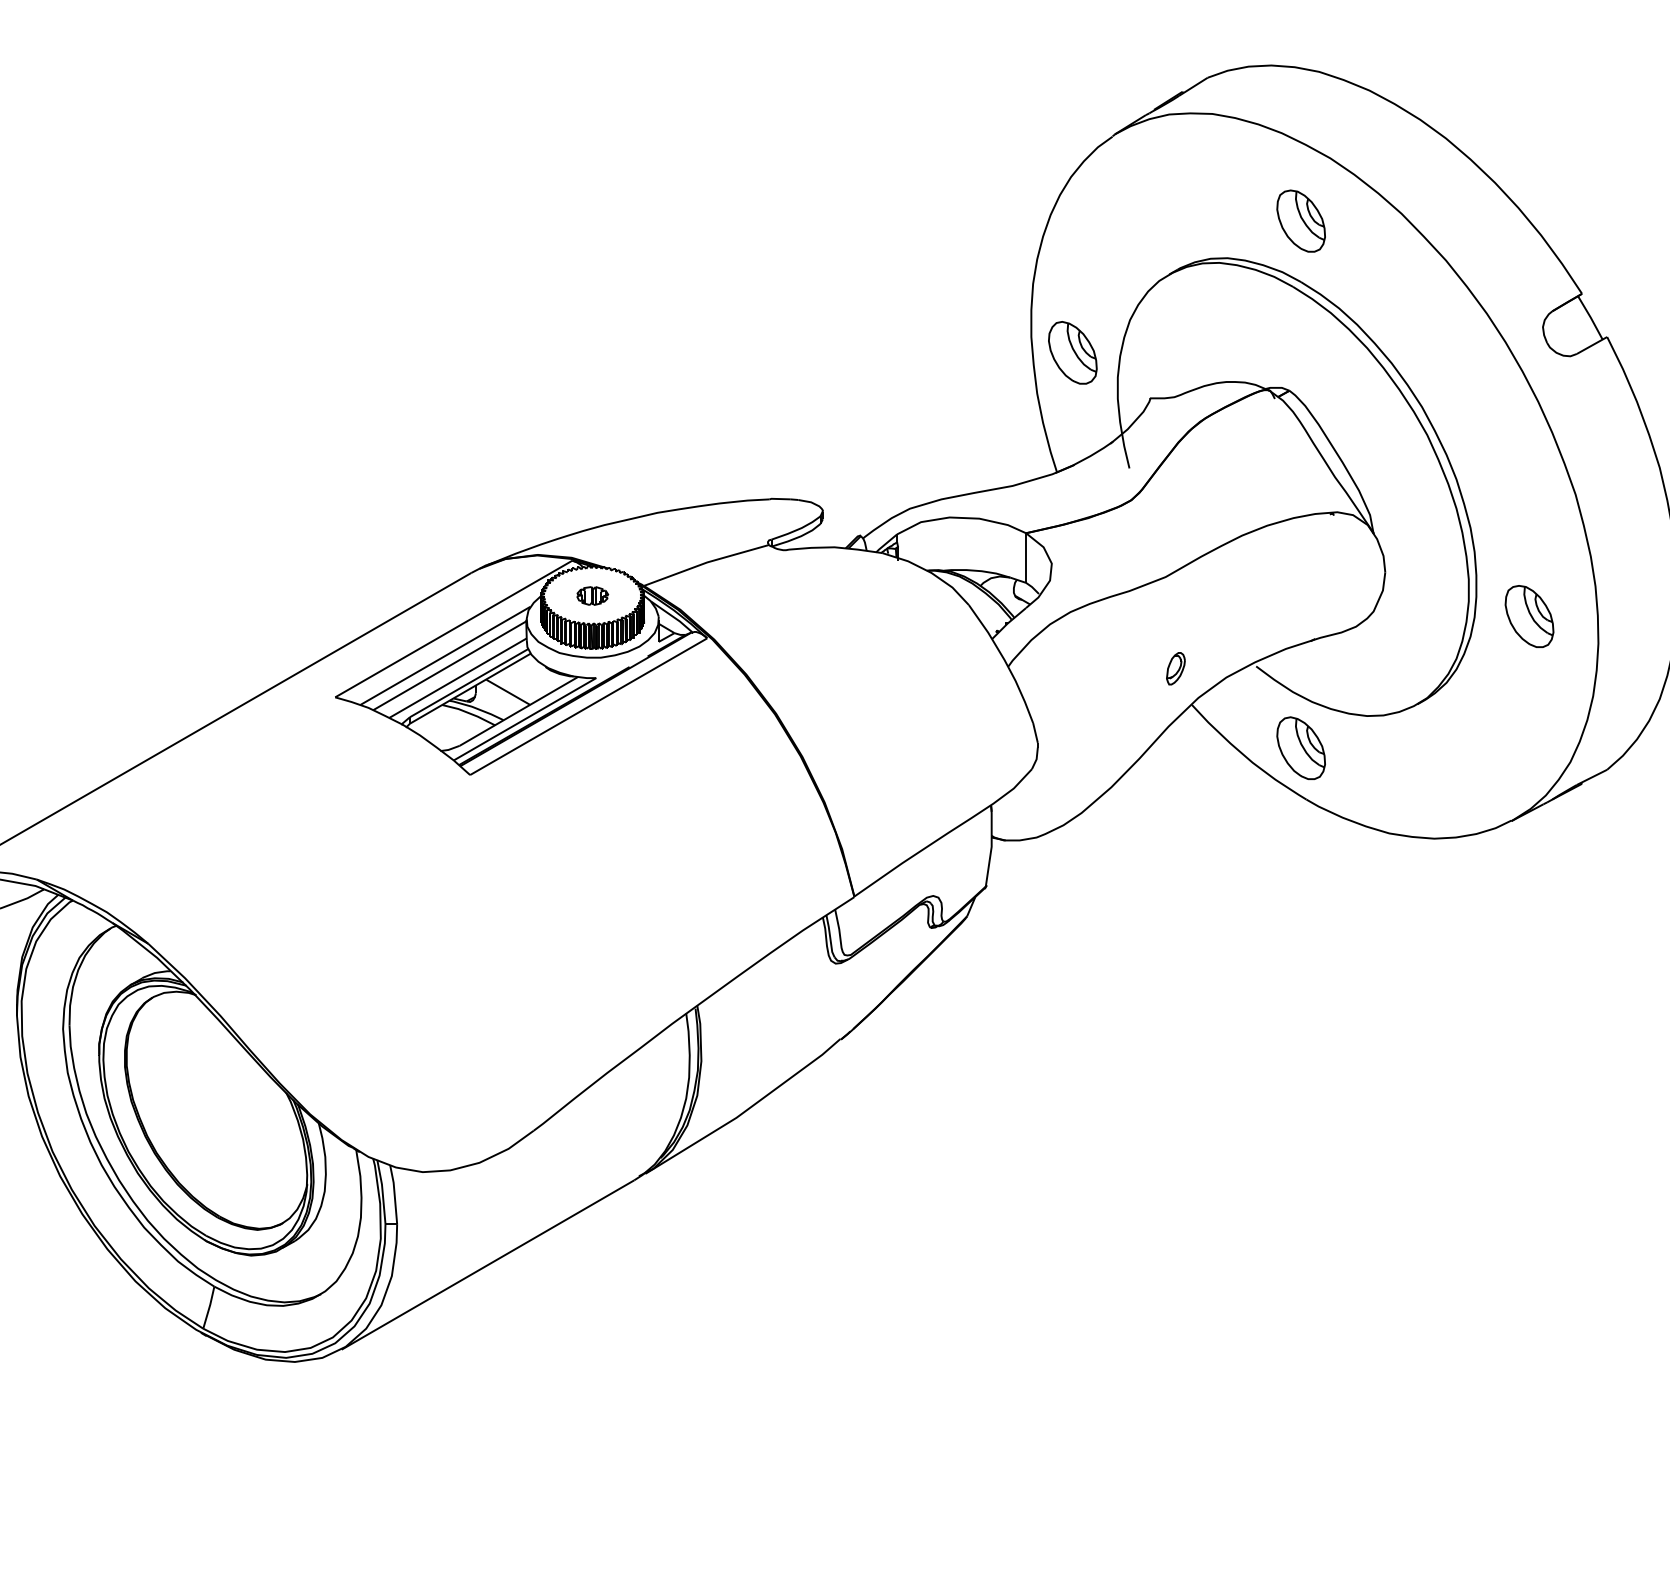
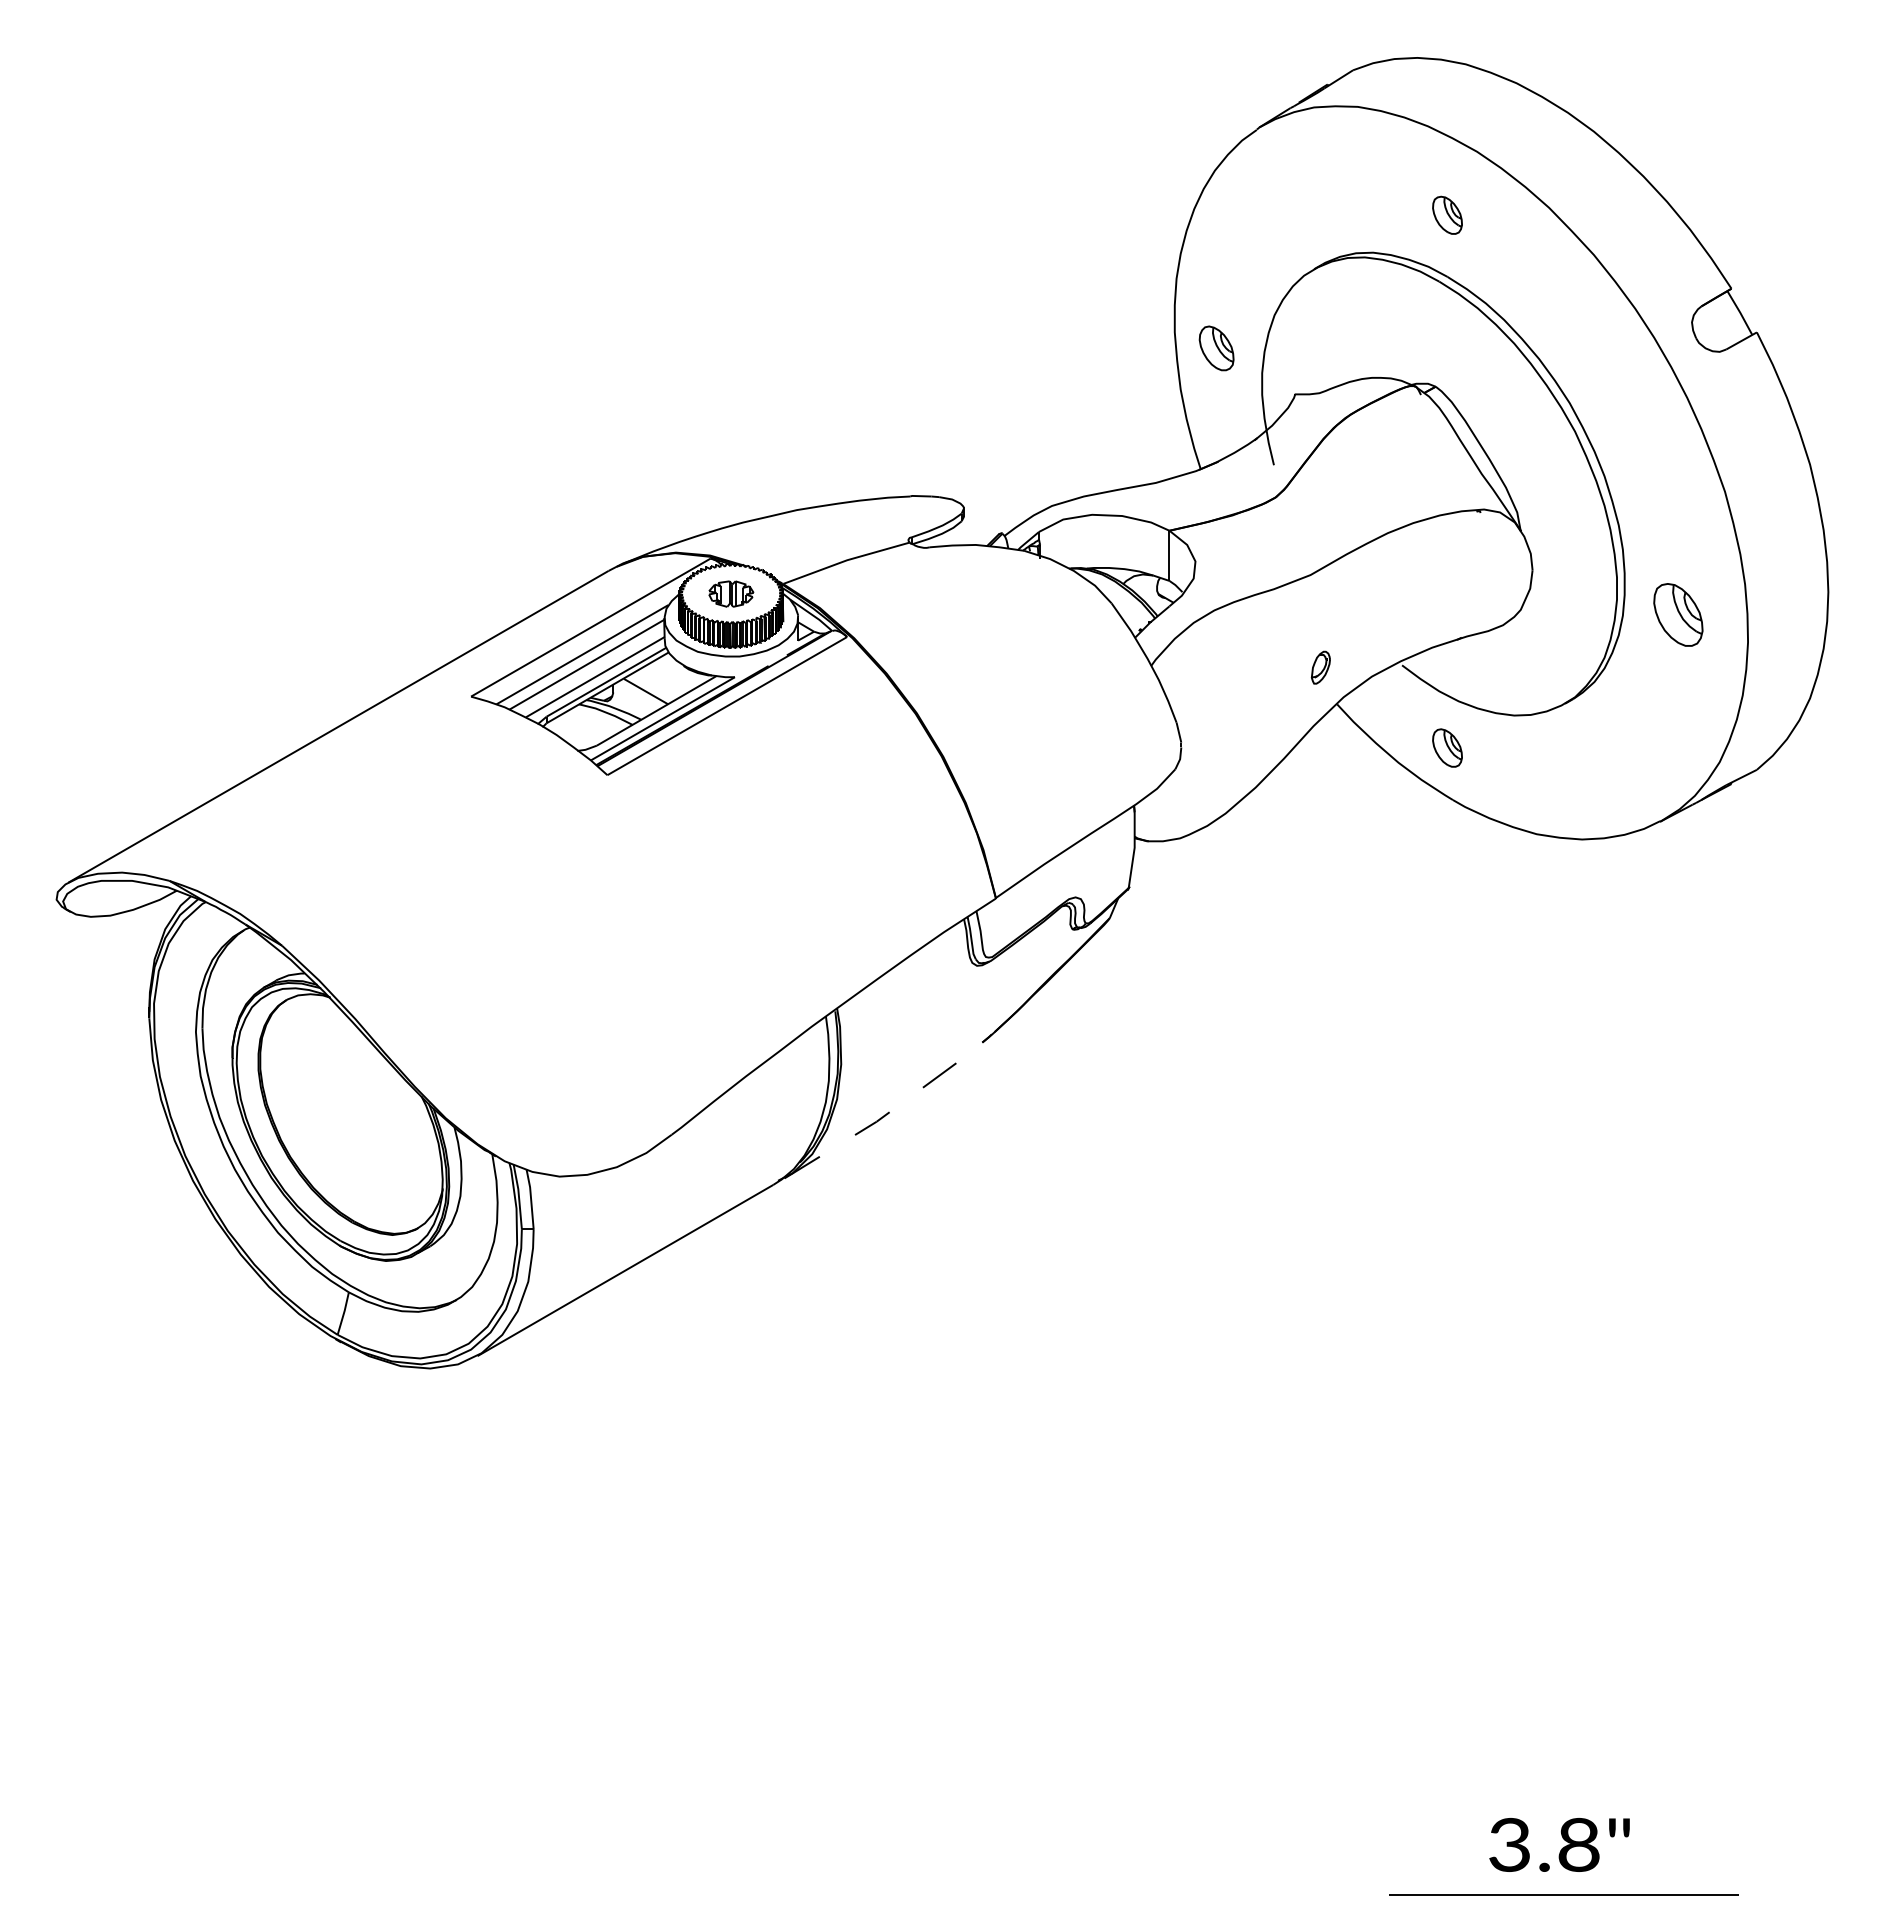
part: (1301, 221) -> (1447, 215), size x0.6
part: (1072, 352) -> (1216, 348), size x0.7
part: (592, 596) -> (731, 594), size x1.4
part: (1301, 747) -> (1447, 747), size x0.6
line: (746, 1110) -> (886, 1114), solid -> dashed

